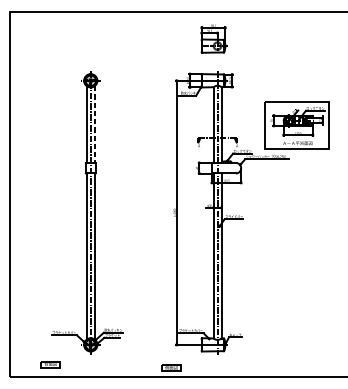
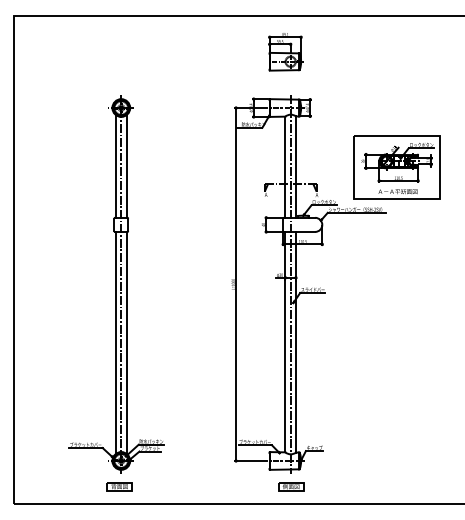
line: (94, 125) -> (126, 167), dashed -> solid
part: (50, 363) -> (119, 486), moved
part: (171, 367) -> (291, 486), moved

